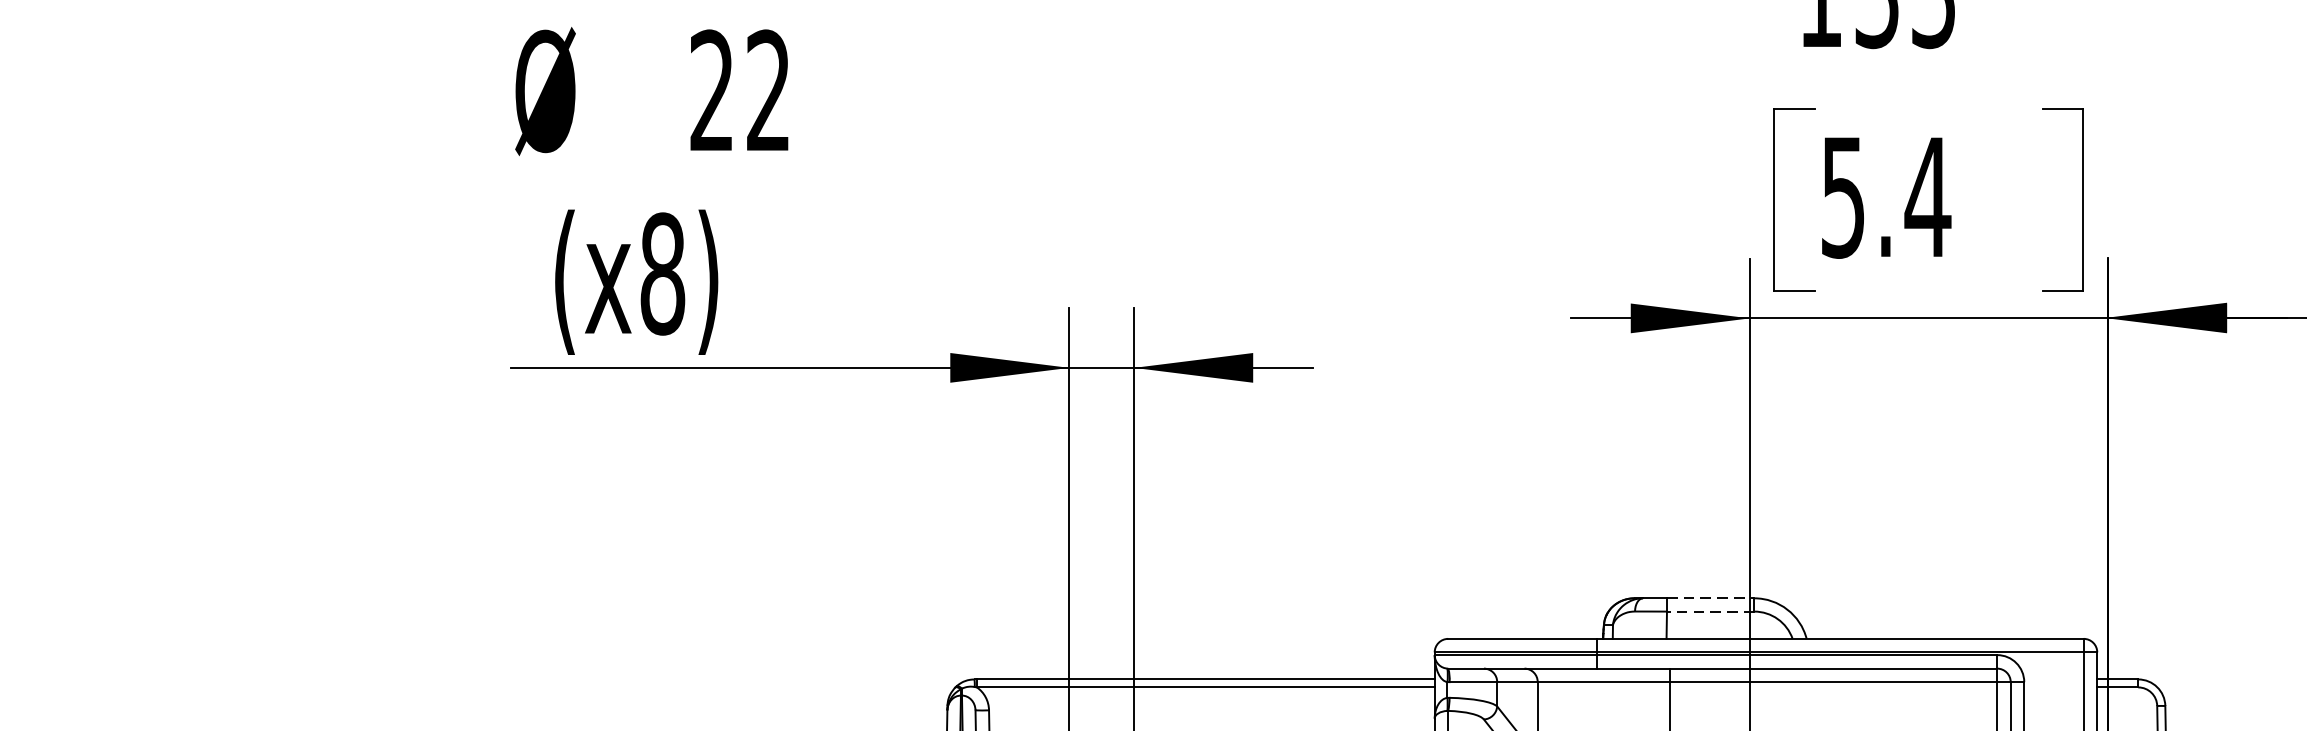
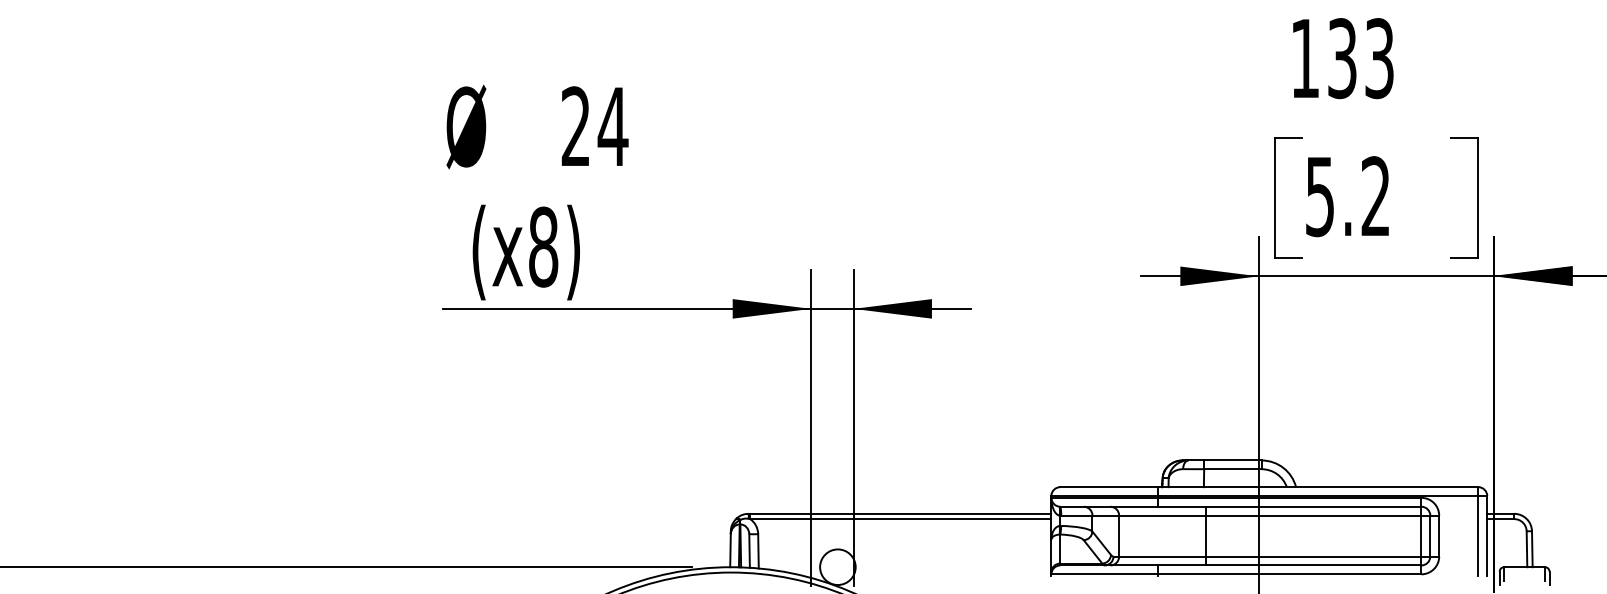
text: (767, 89) -> (612, 125), 22 -> 24
text: (1927, 195) -> (1375, 195), 5.4 -> 5.2
line: (1710, 598) -> (1232, 460), dashed -> solid
line: (1710, 612) -> (1232, 469), dashed -> solid

